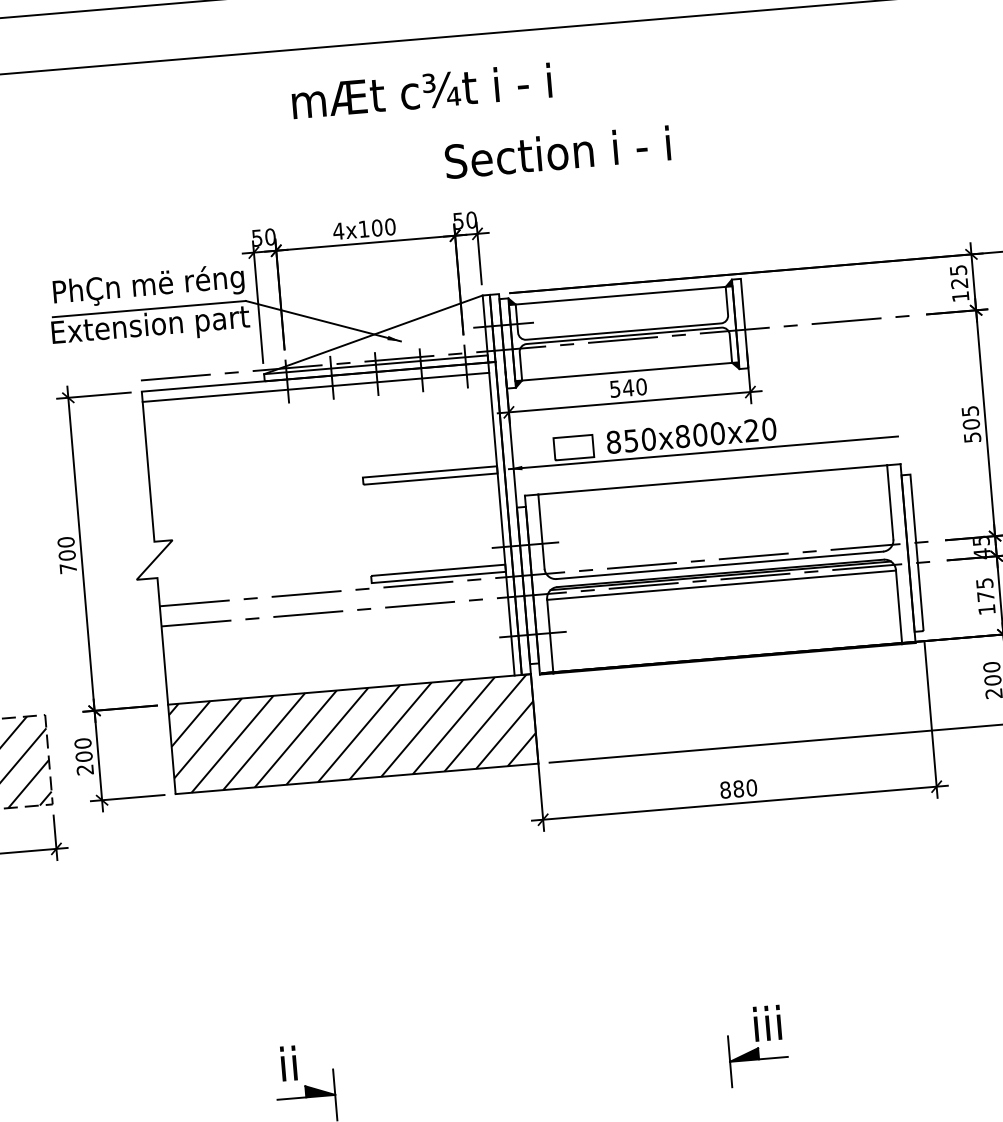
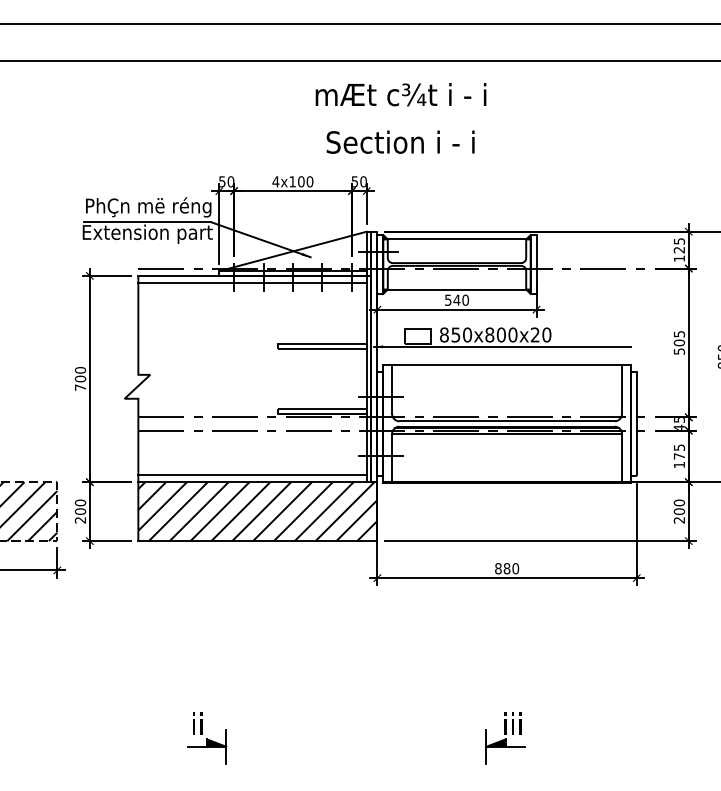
text: (420, 90) -> (400, 94), moved
text: (557, 151) -> (400, 141), moved
line: (340, 679) -> (252, 475), added

